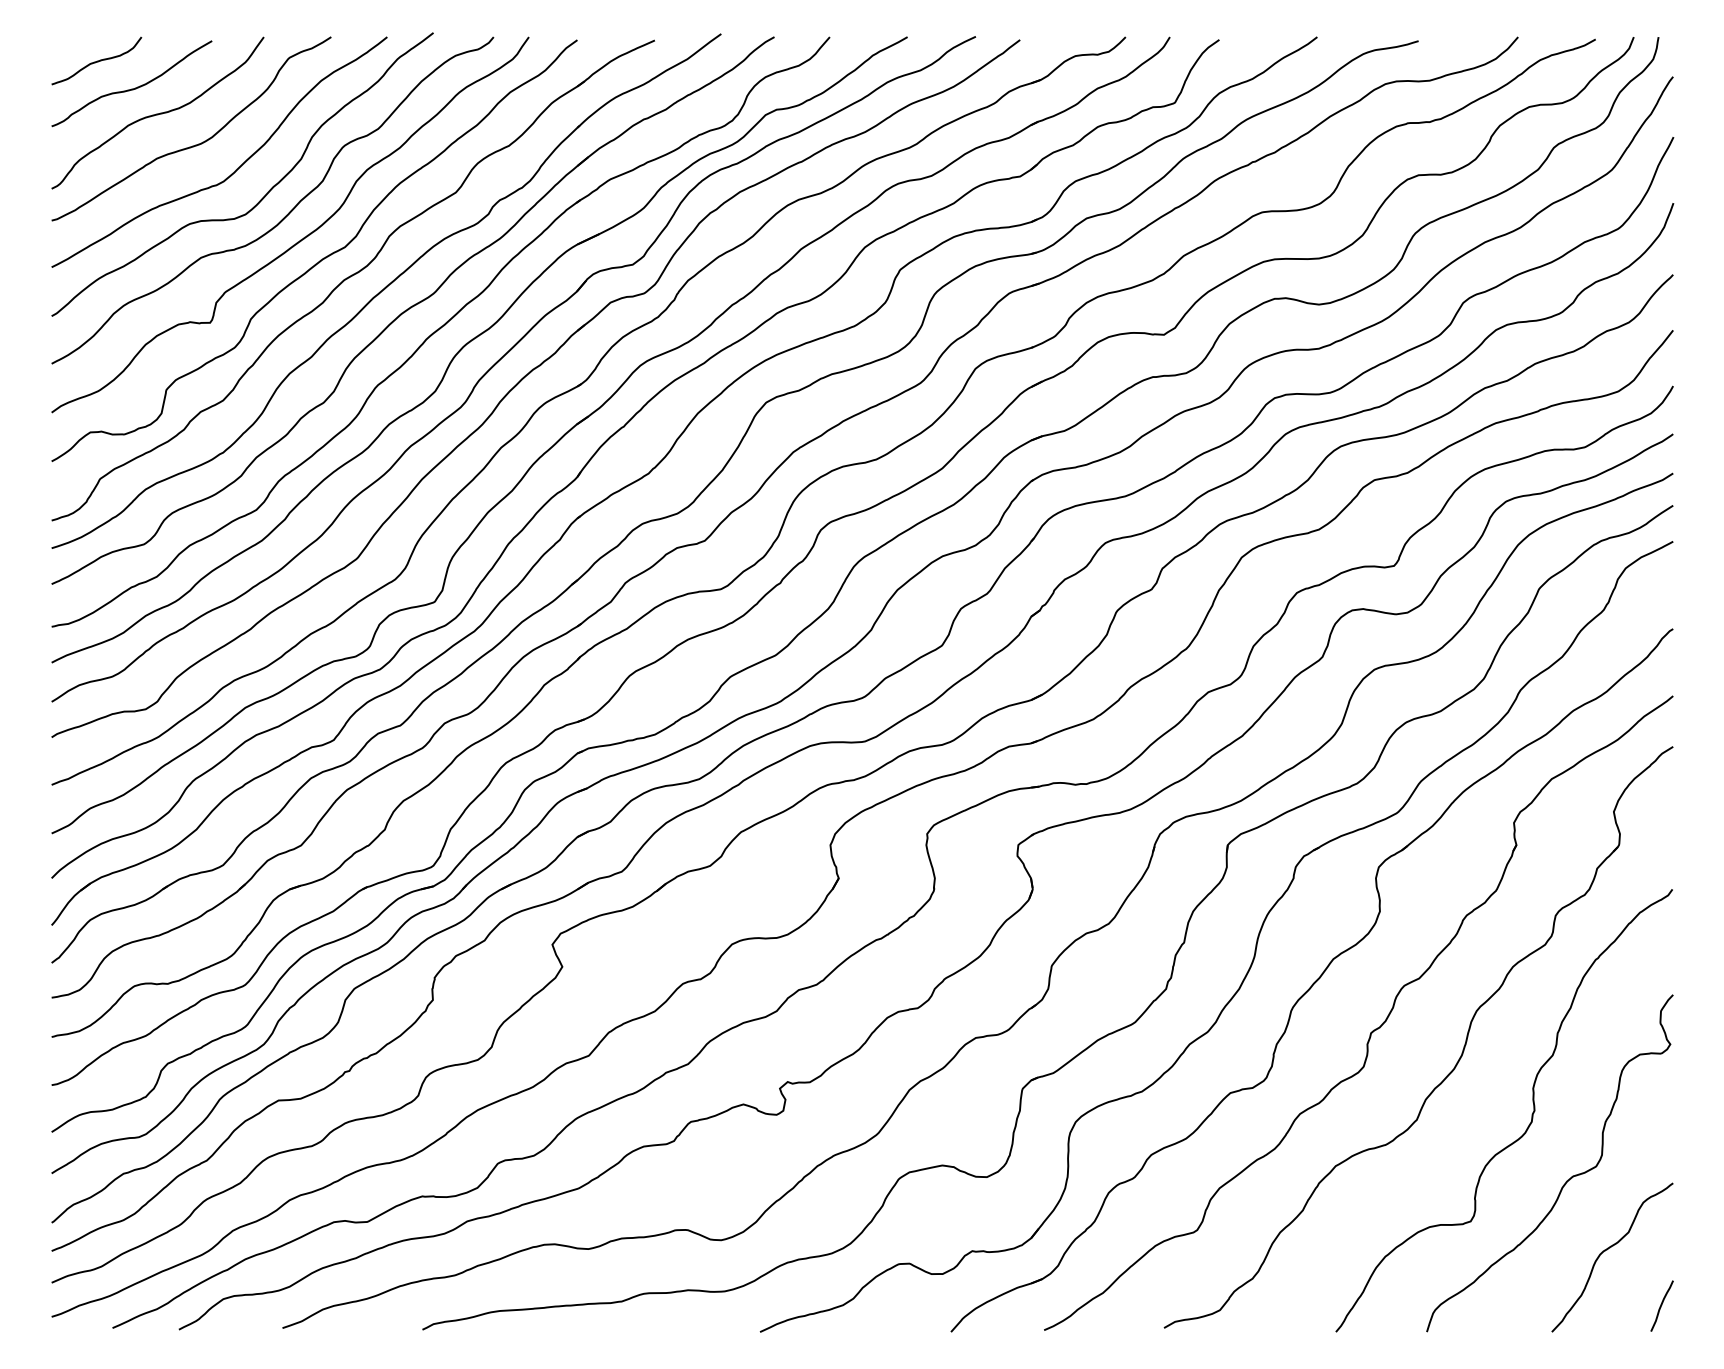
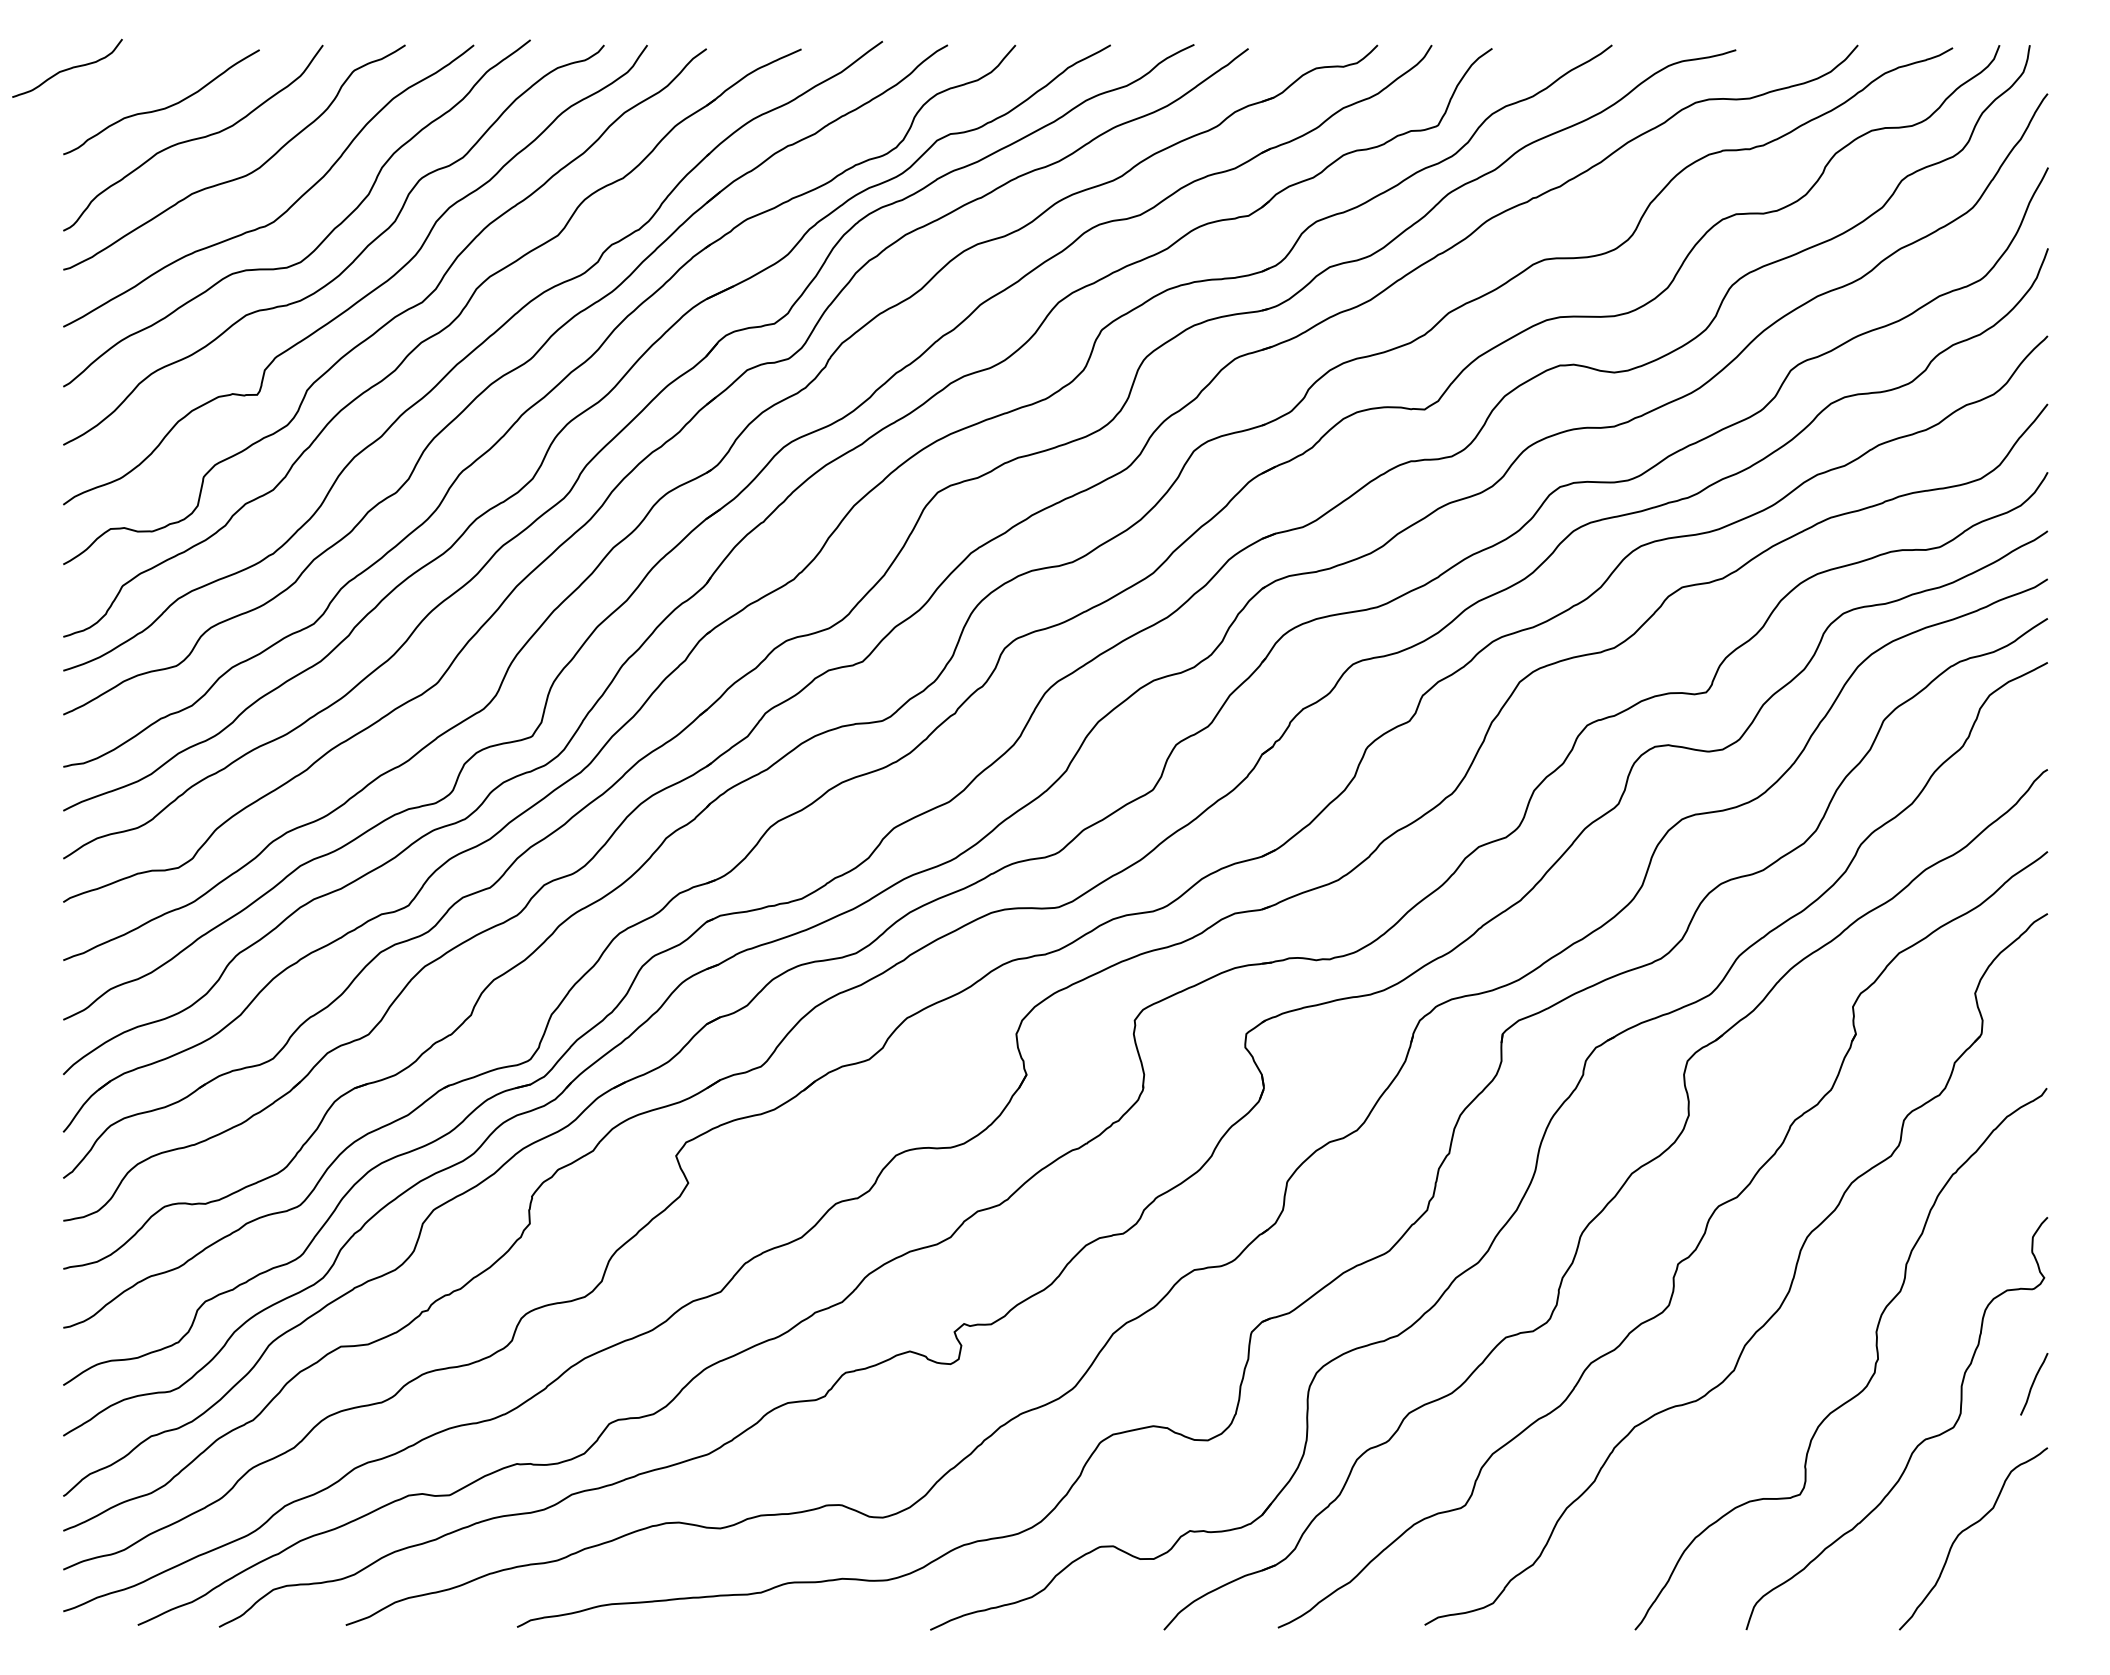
curve: (96, 61) -> (67, 68), moved
curve: (1661, 1306) -> (2033, 1384), moved

